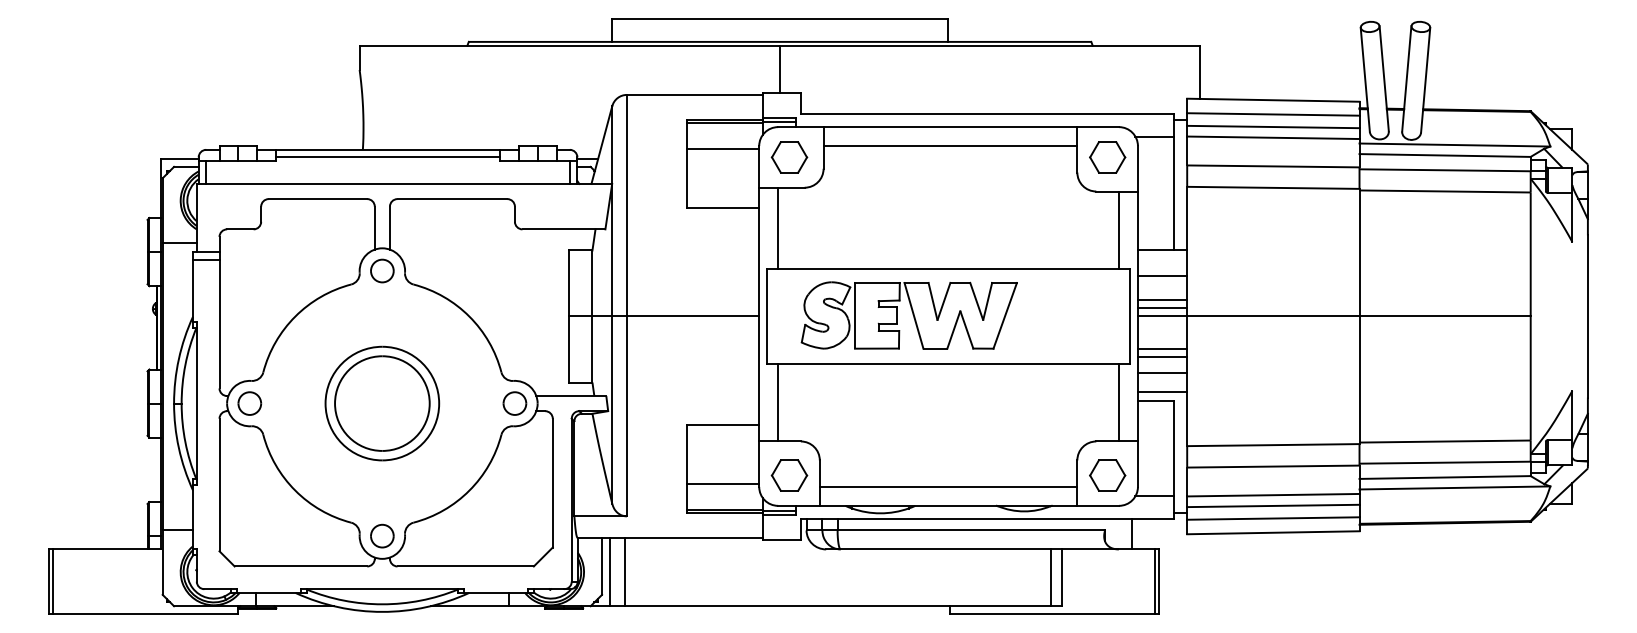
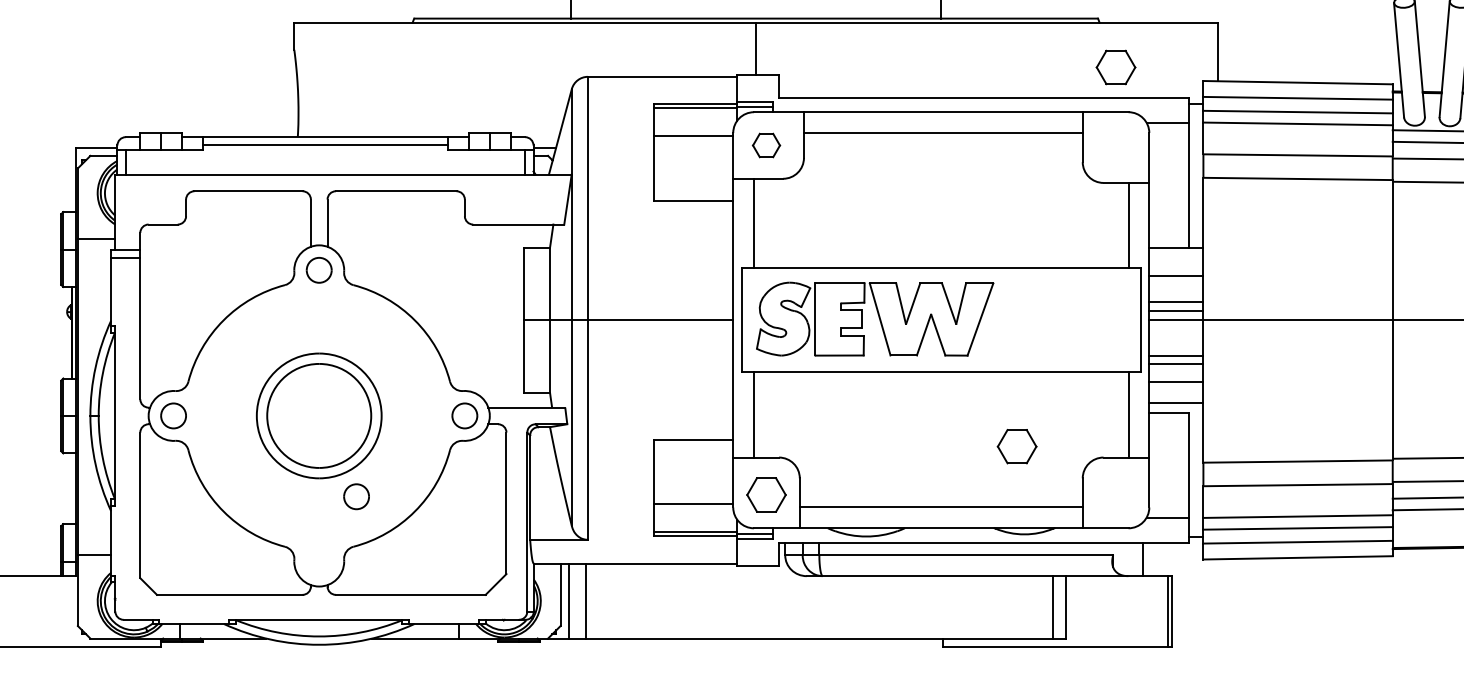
part: (789, 157) -> (766, 145), size x0.7
part: (1107, 157) -> (1115, 67), moved
part: (908, 315) -> (874, 319), moved
part: (1107, 475) -> (1016, 446), moved
part: (382, 535) -> (356, 496), moved

